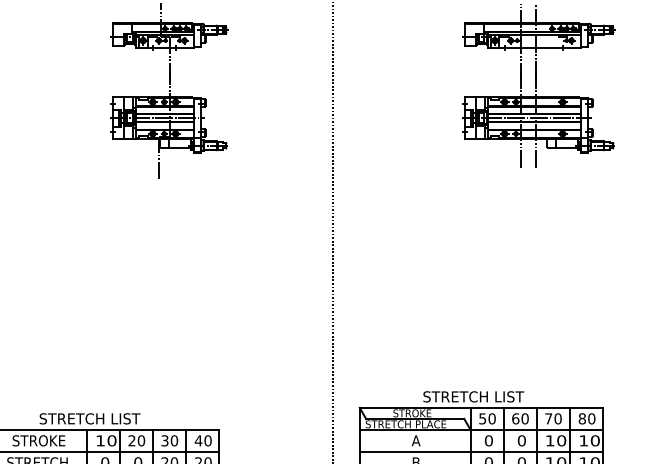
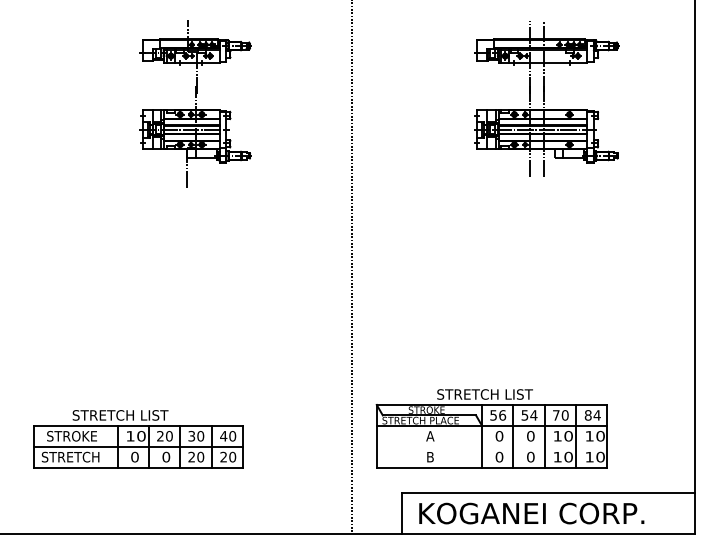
text: (492, 418) -> (502, 415), 50 -> 56
text: (520, 418) -> (529, 415), 60 -> 54
text: (591, 418) -> (596, 415), 80 -> 84
line: (480, 451) -> (491, 446), removed

